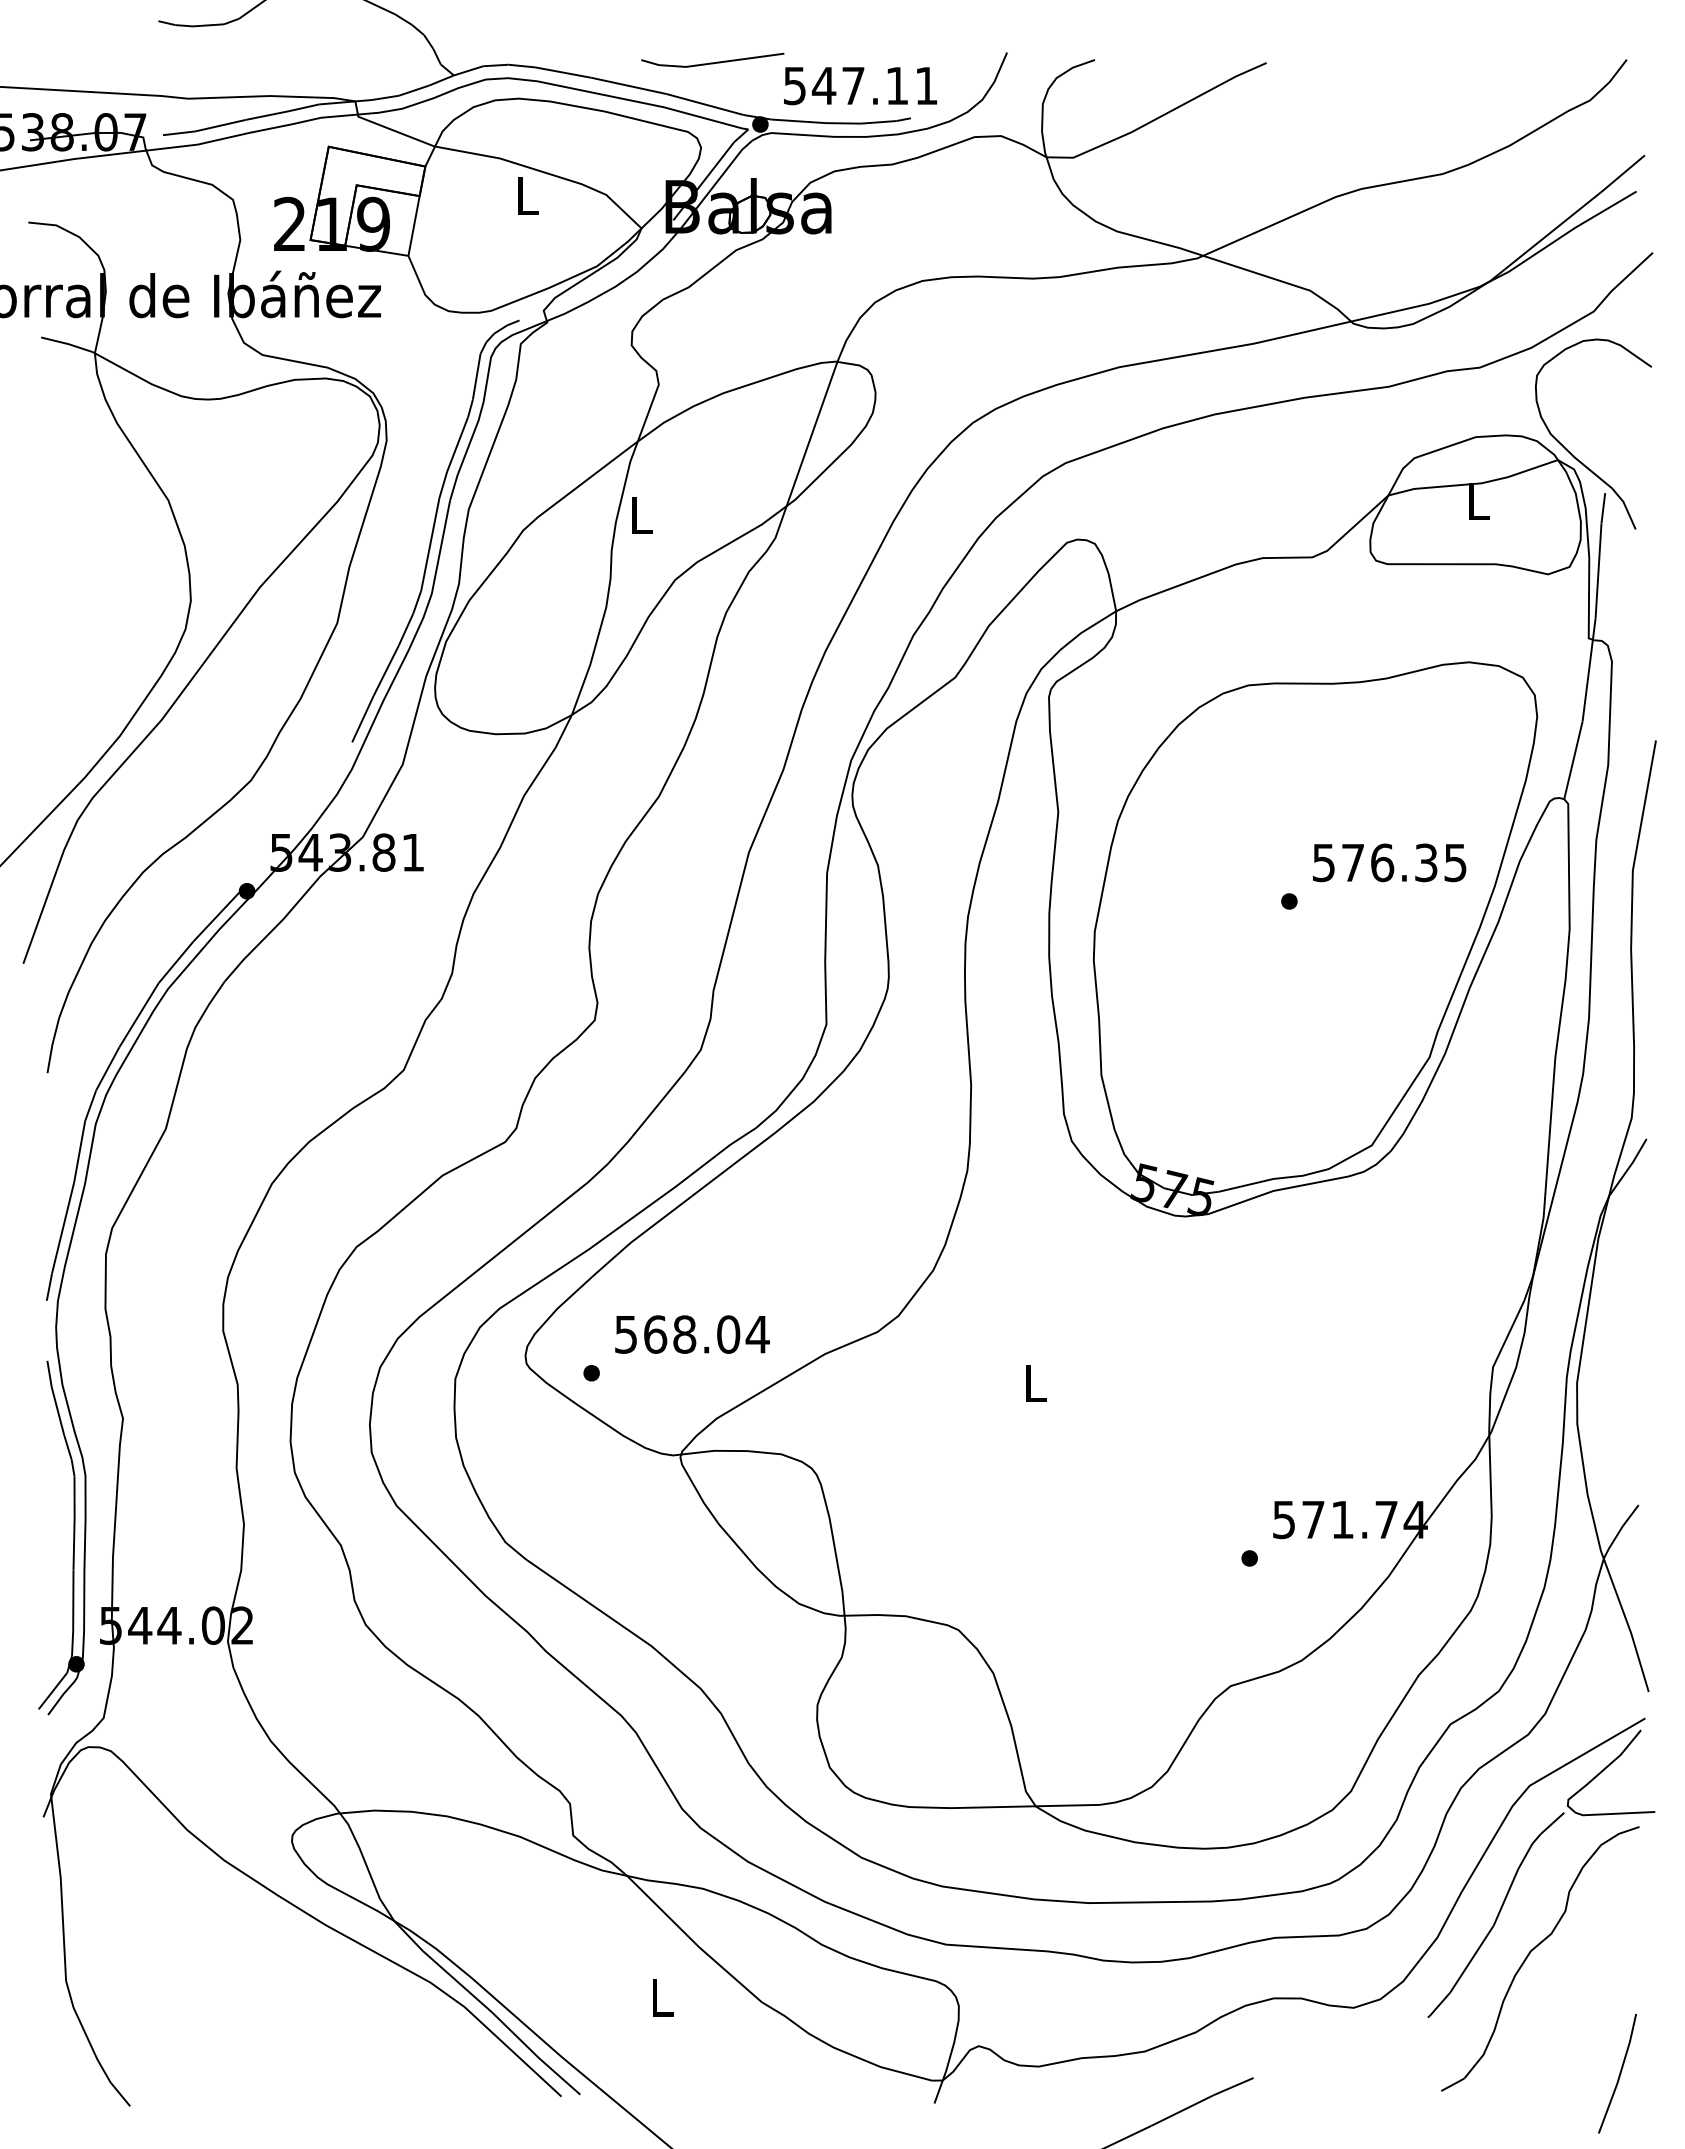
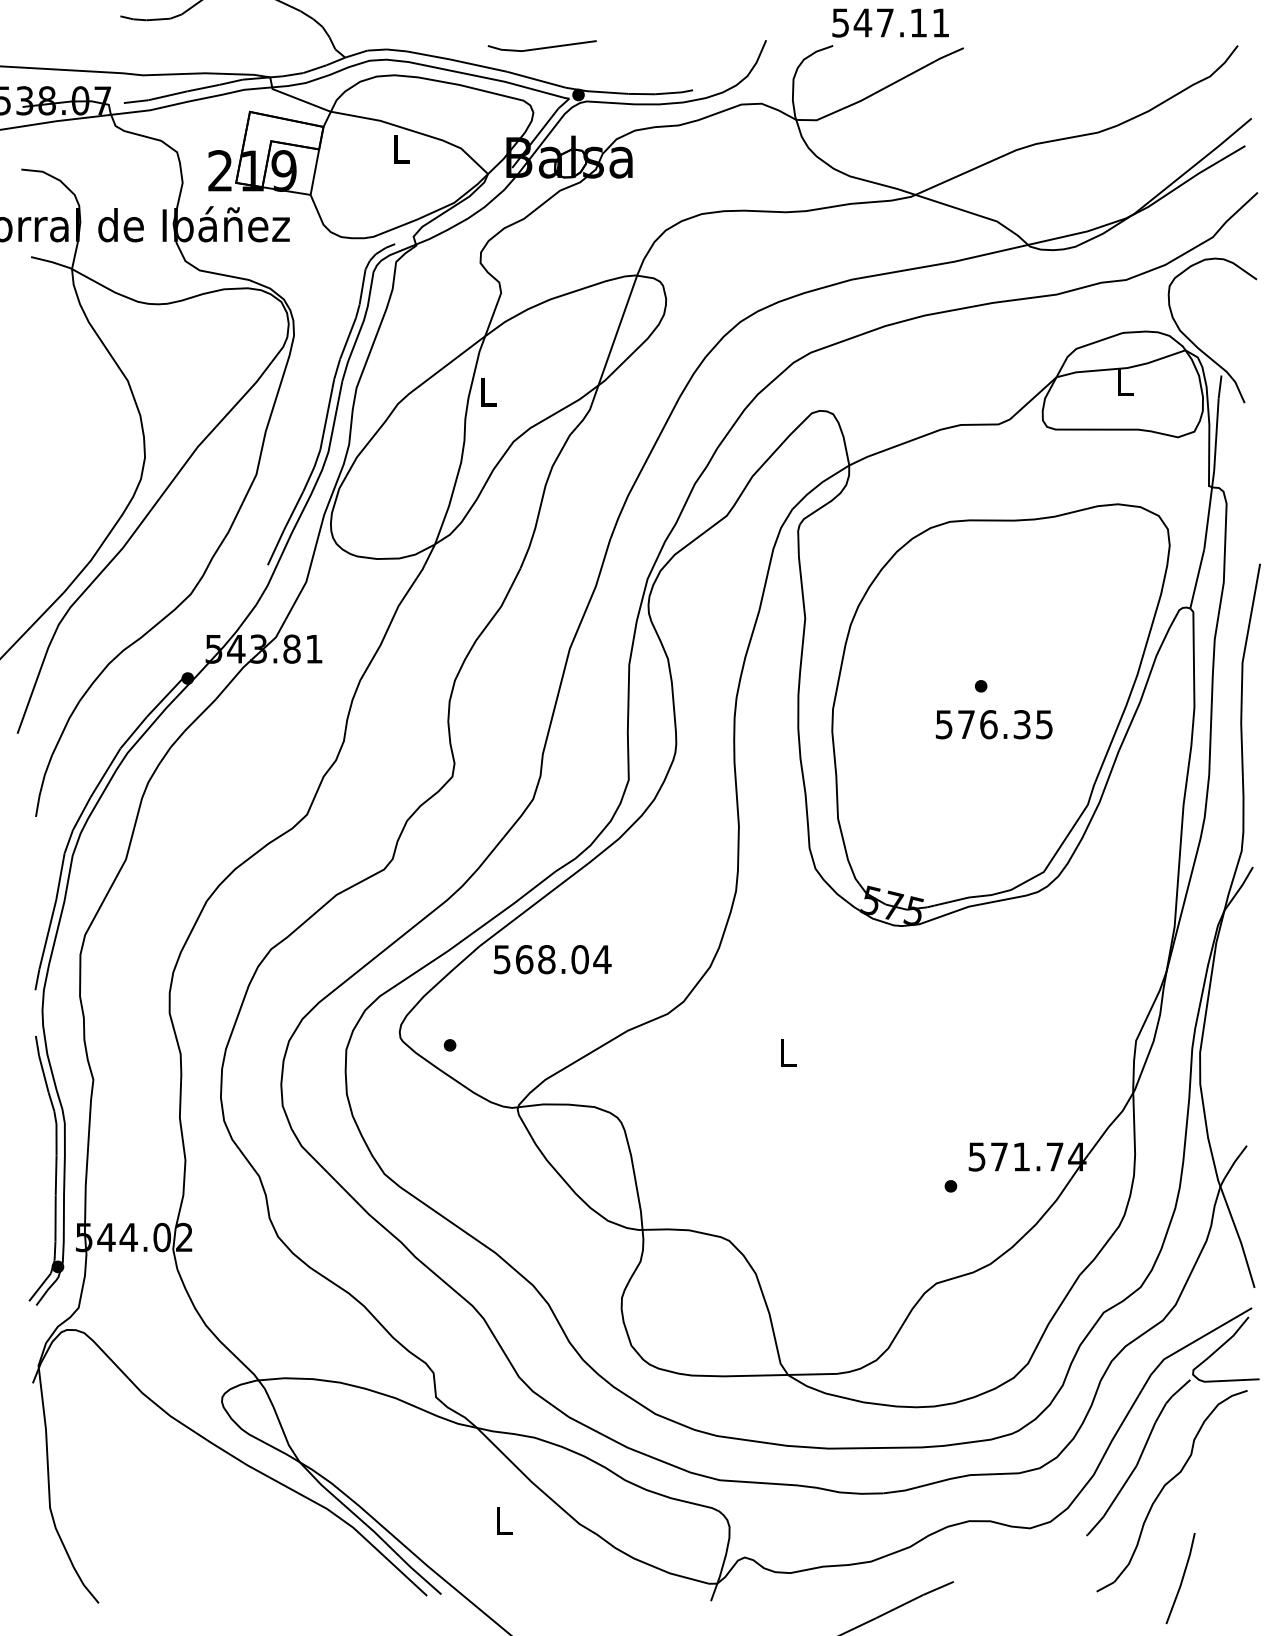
text: (860, 86) -> (890, 23), moved
text: (1389, 862) -> (994, 724), moved
text: (692, 1334) -> (552, 959), moved
line: (1619, 2073) -> (1182, 1578), moved

